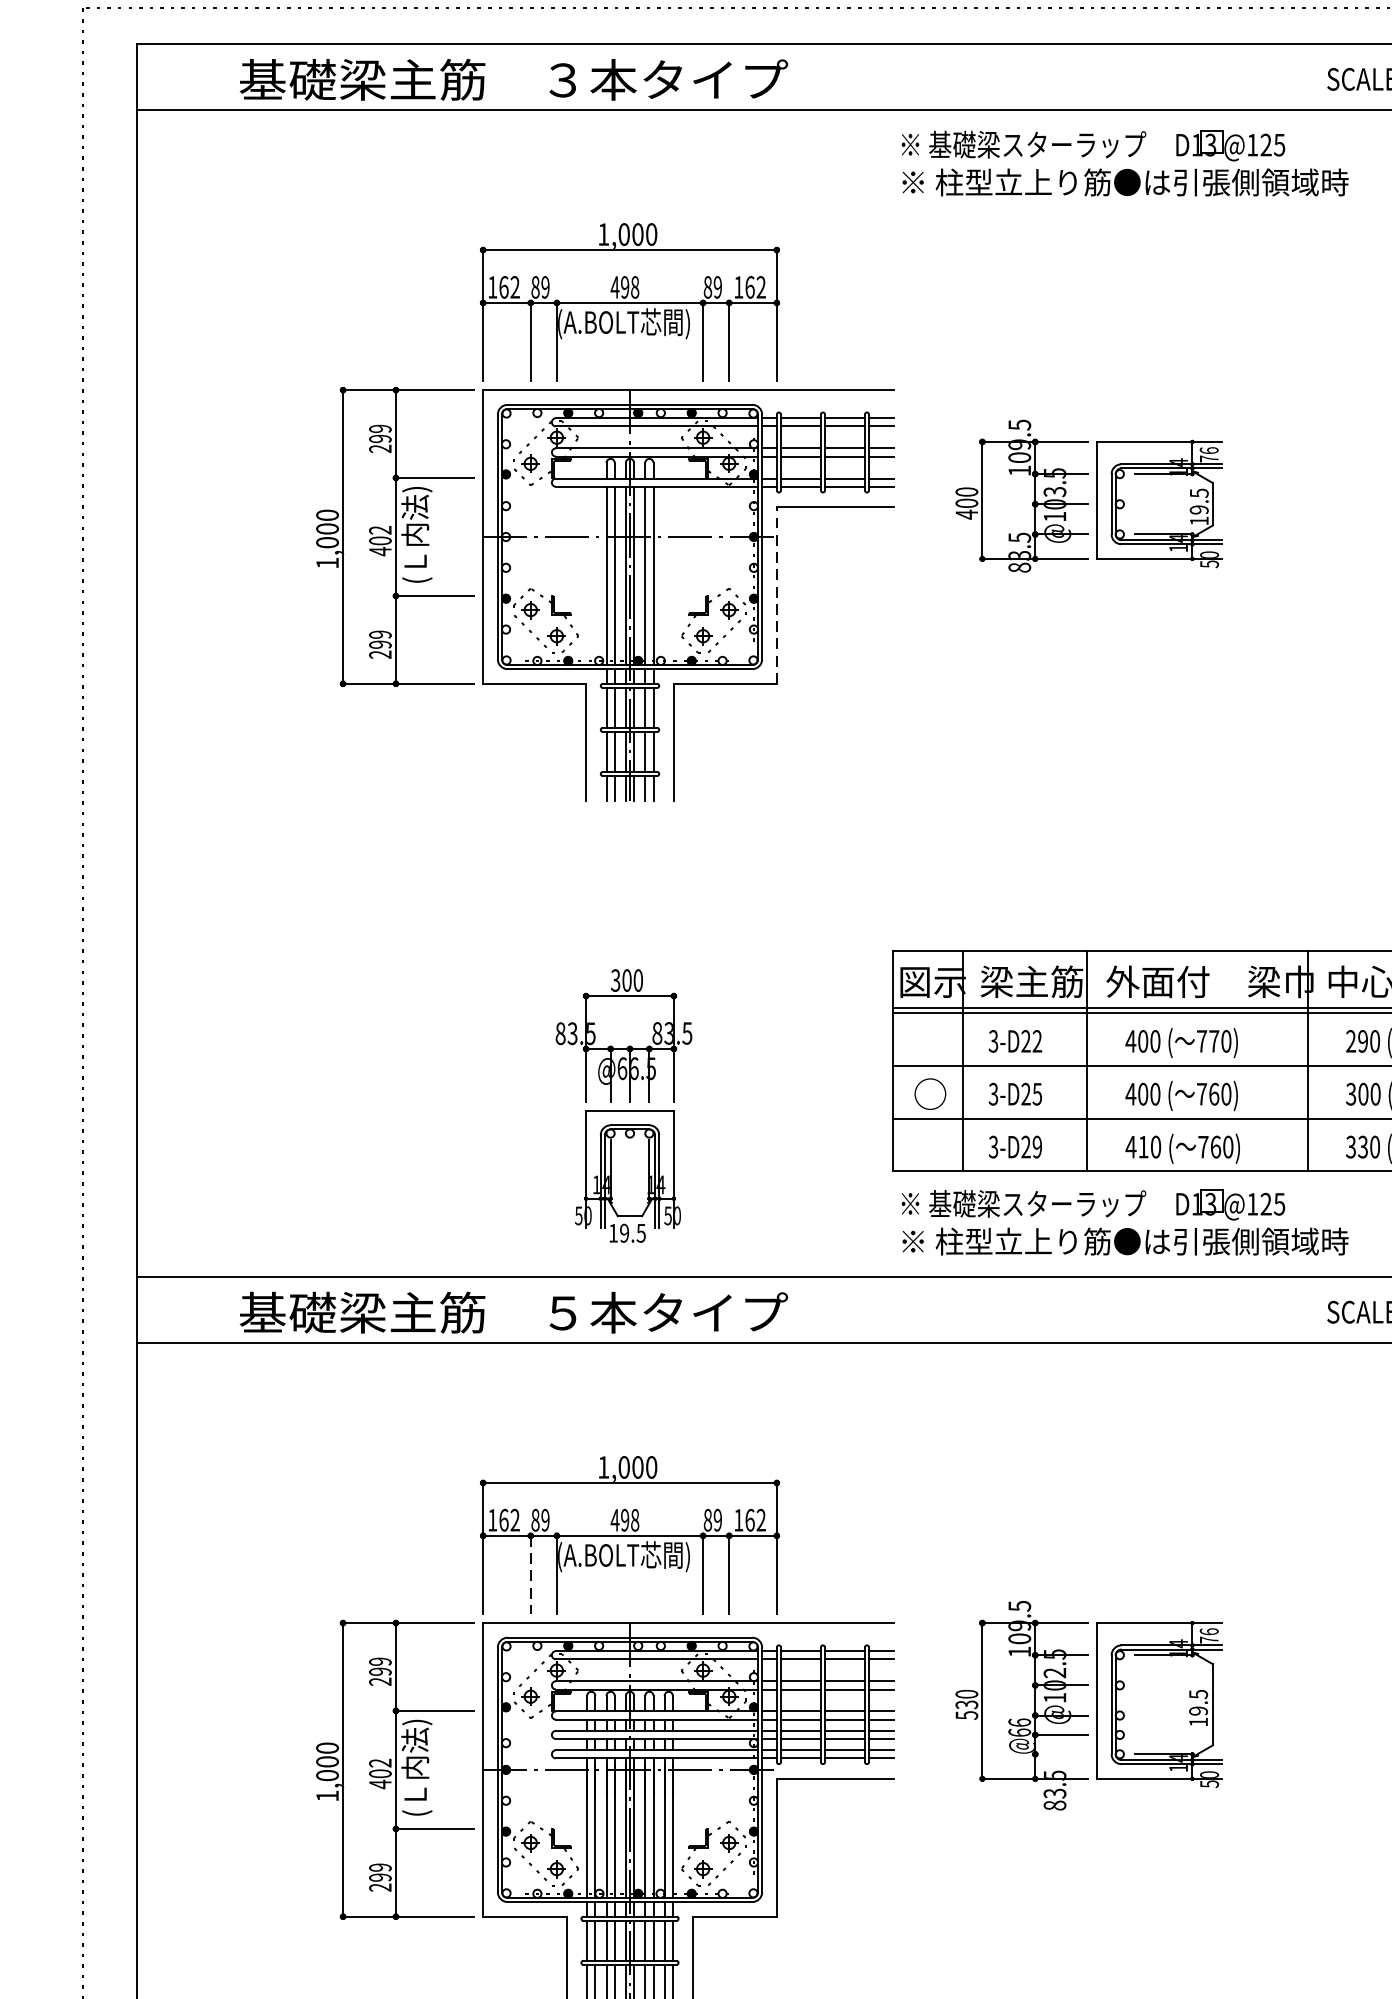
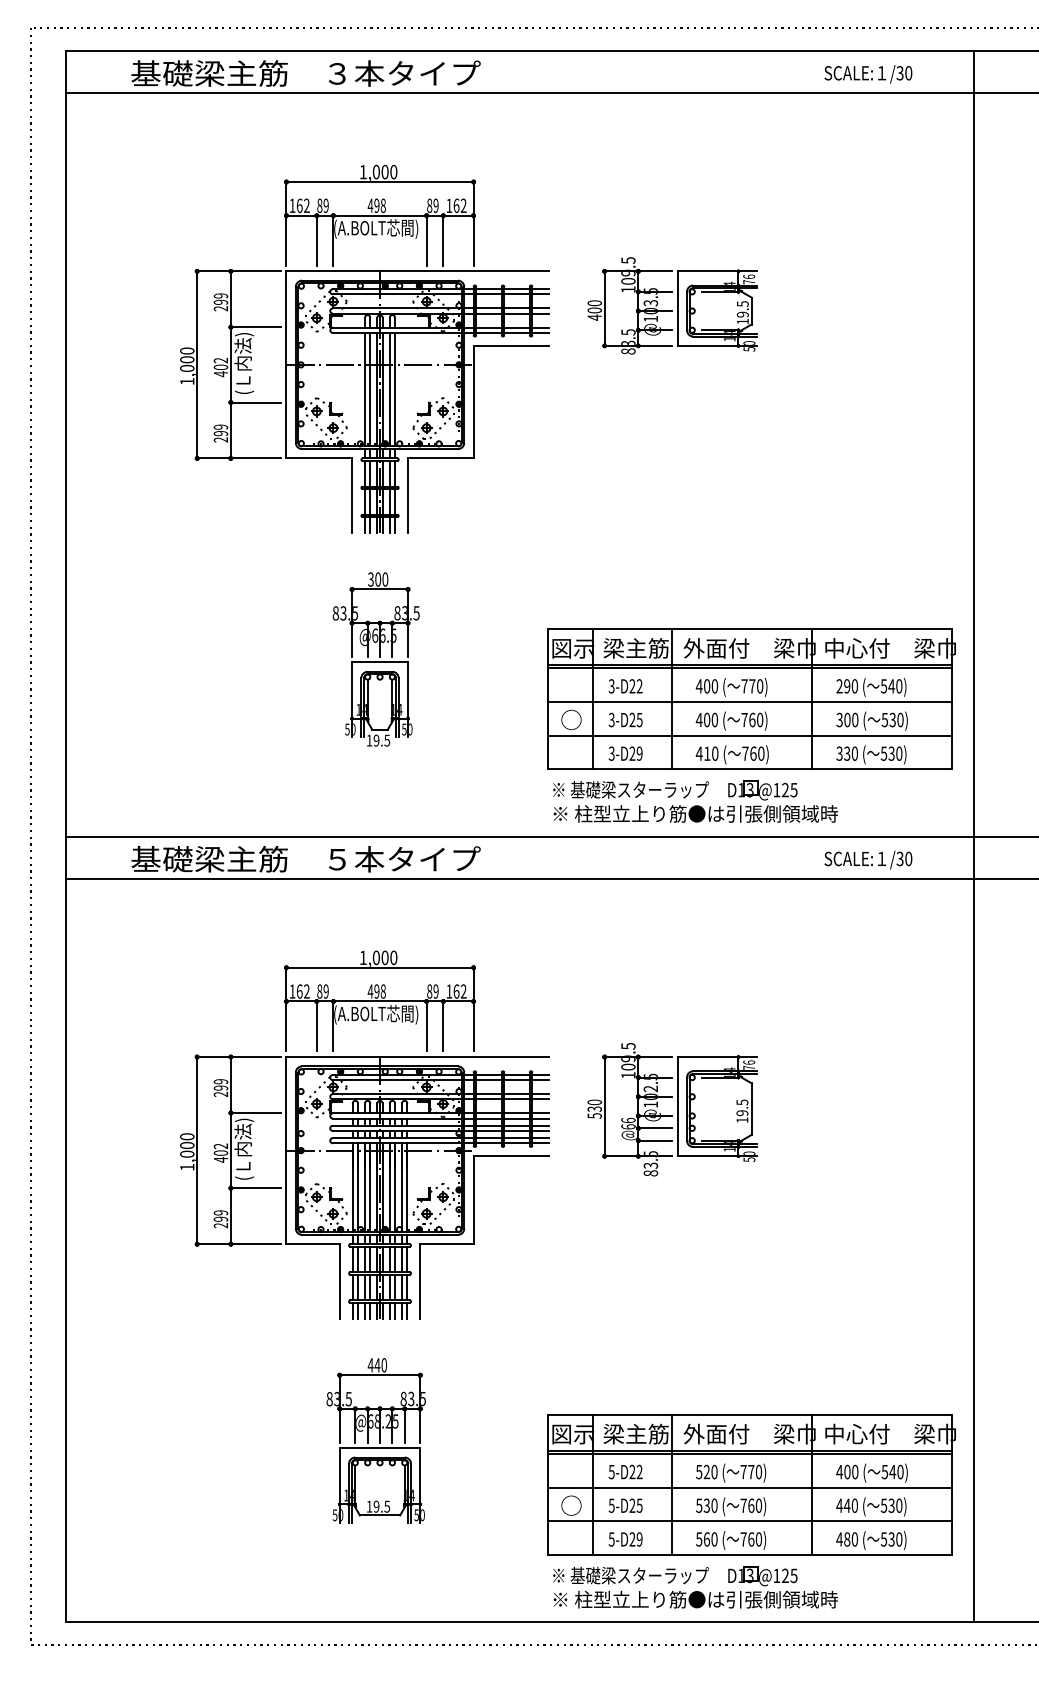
part: (1124, 162) -> (695, 126), removed
part: (1088, 495) -> (672, 305), moved
line: (776, 594) -> (473, 401), dashed -> solid
part: (622, 1105) -> (375, 659), moved
line: (530, 1575) -> (316, 1026), dashed -> solid
line: (1062, 1754) -> (655, 1140), added

